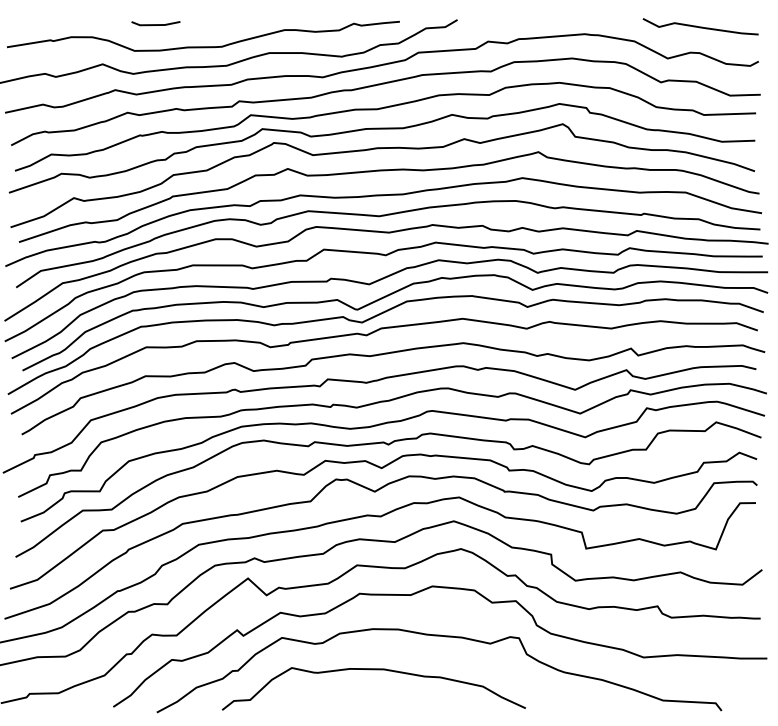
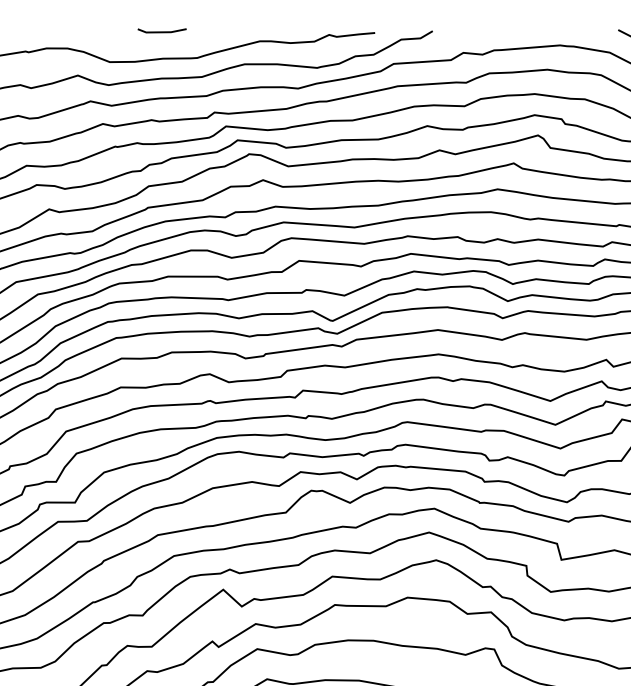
line: (155, 24) -> (161, 31), moved

